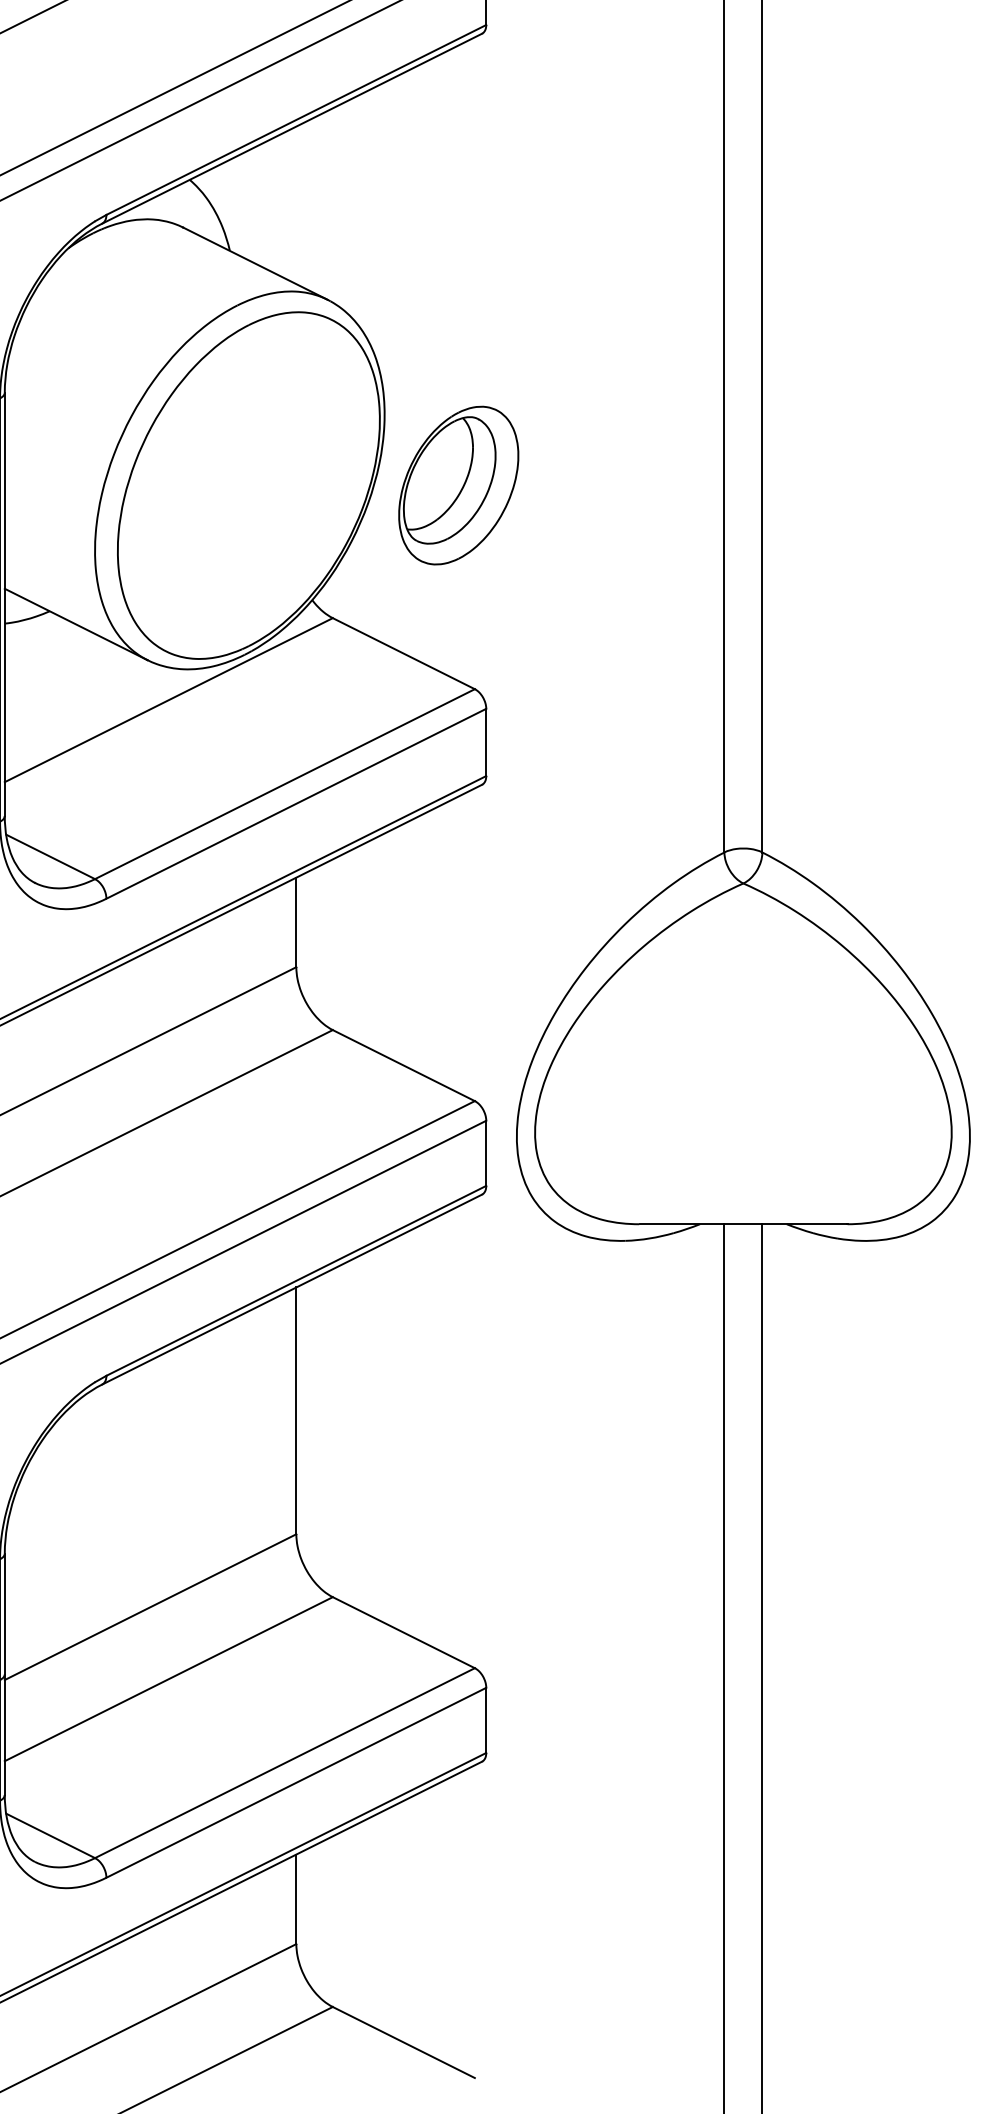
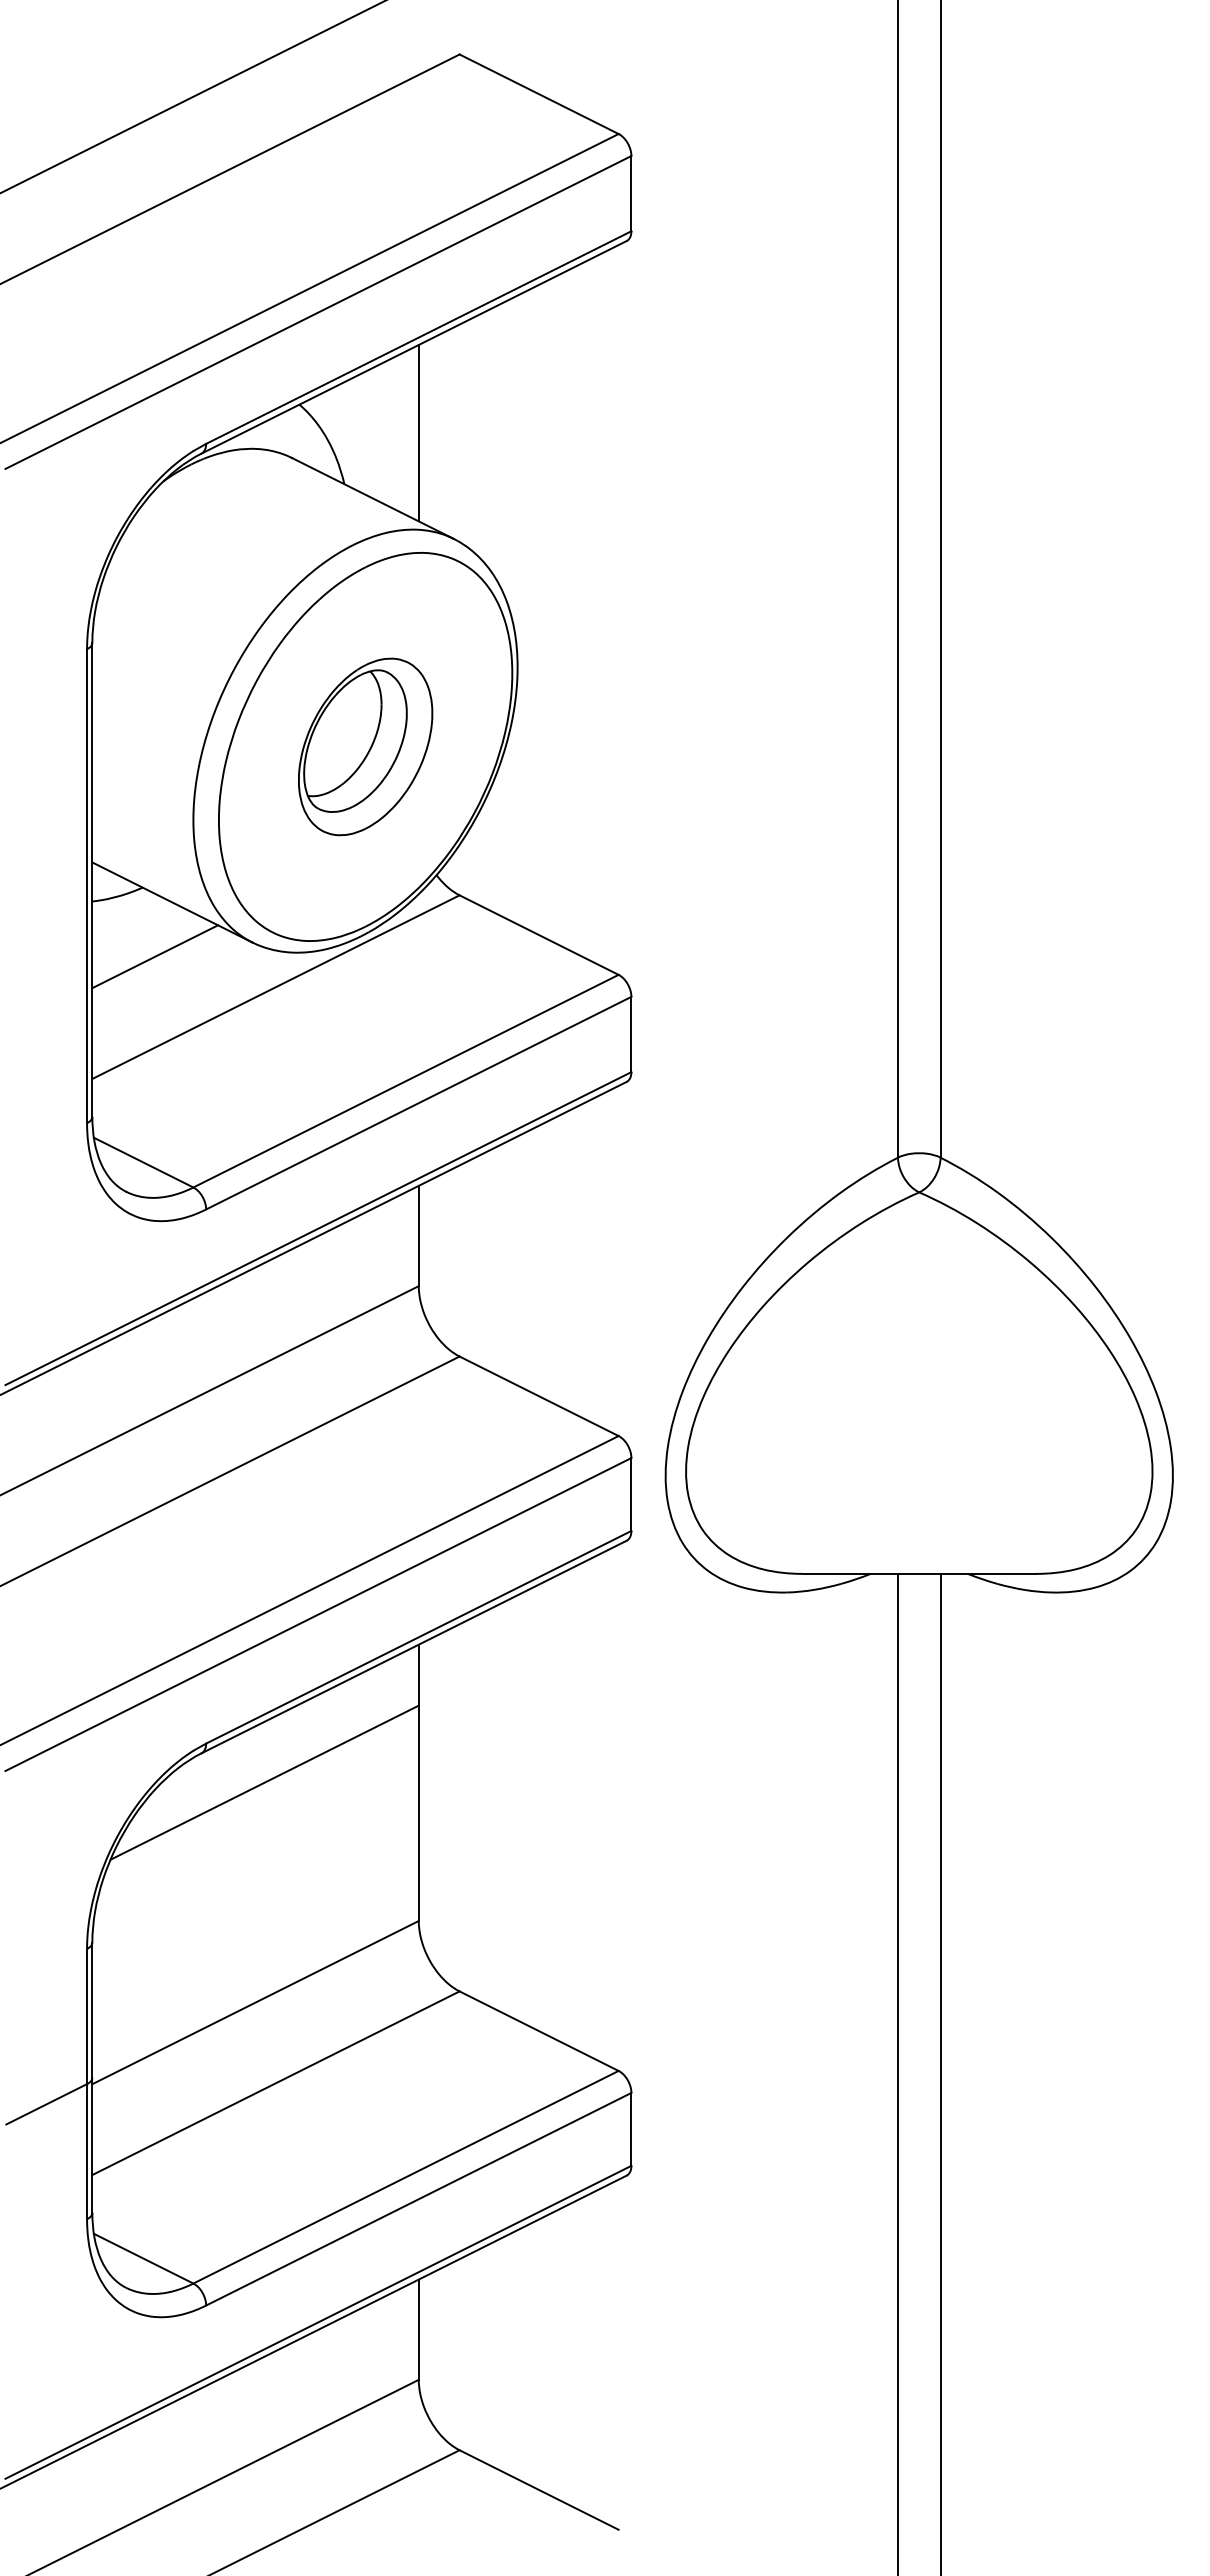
line: (296, 205) -> (418, 433), added
part: (458, 485) -> (365, 746), moved
line: (61, 672) -> (155, 956), added
line: (158, 1410) -> (264, 1782), added

